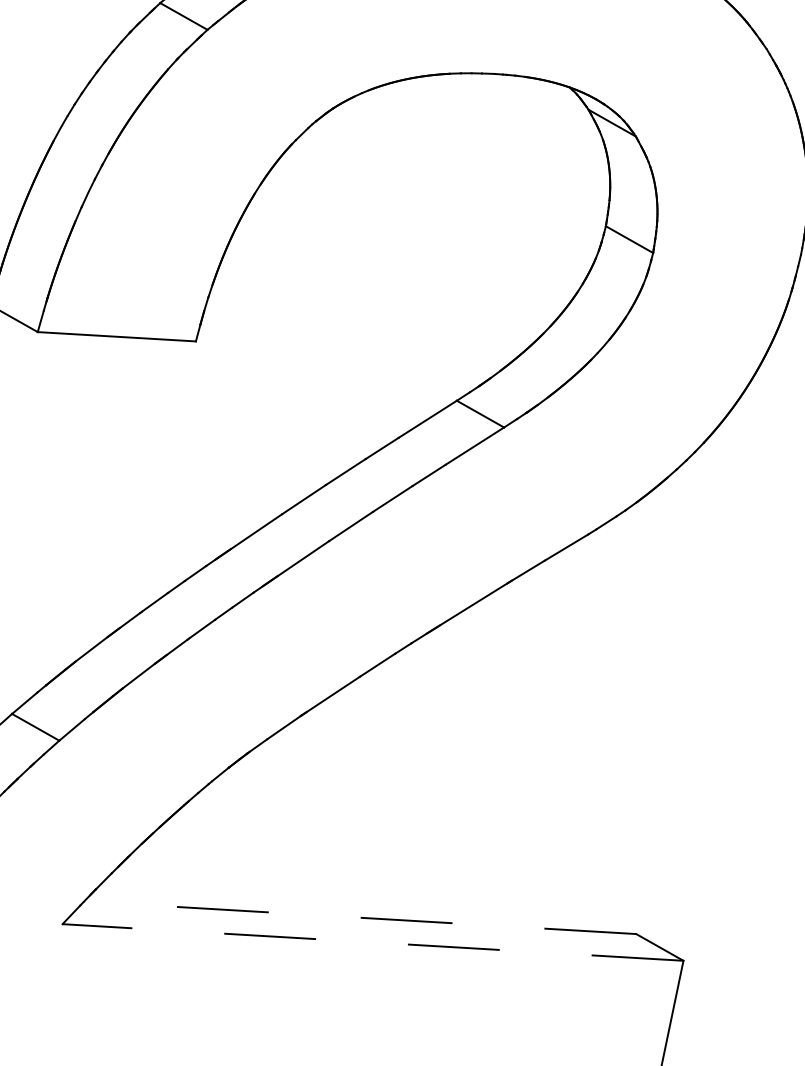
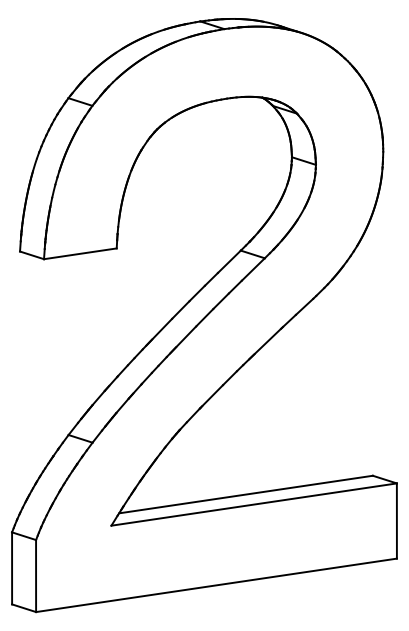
line: (359, 917) -> (245, 494), dashed -> solid
line: (371, 942) -> (253, 504), dashed -> solid

